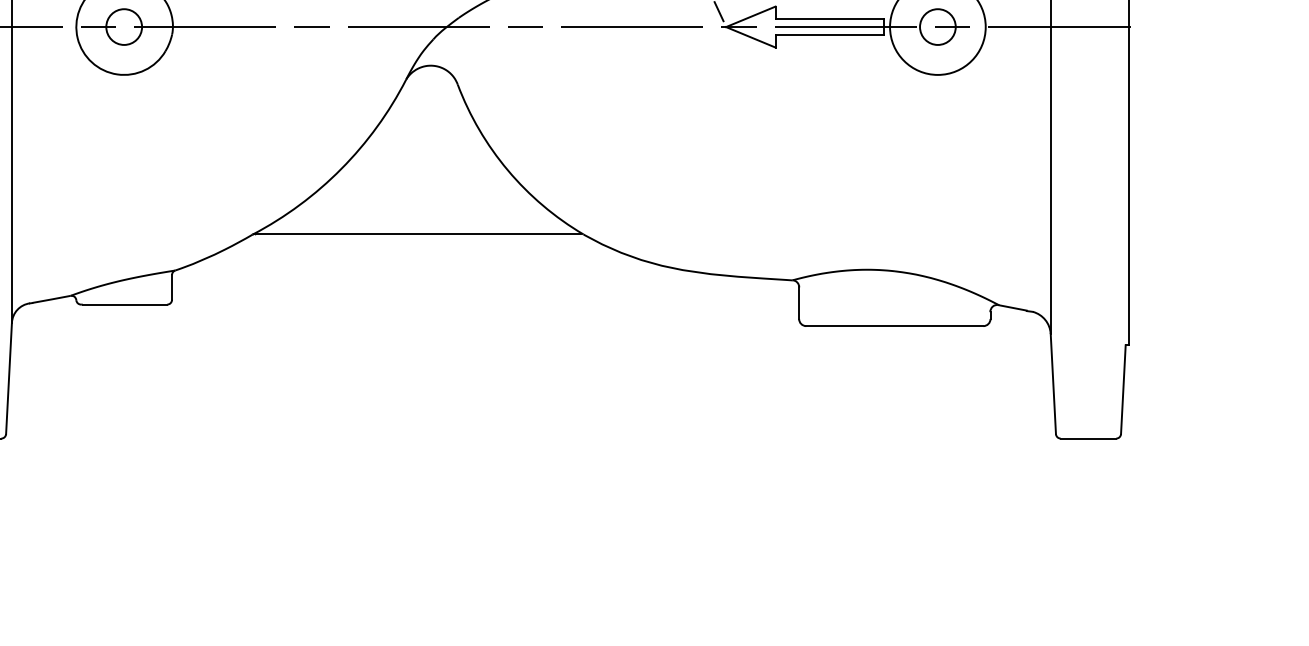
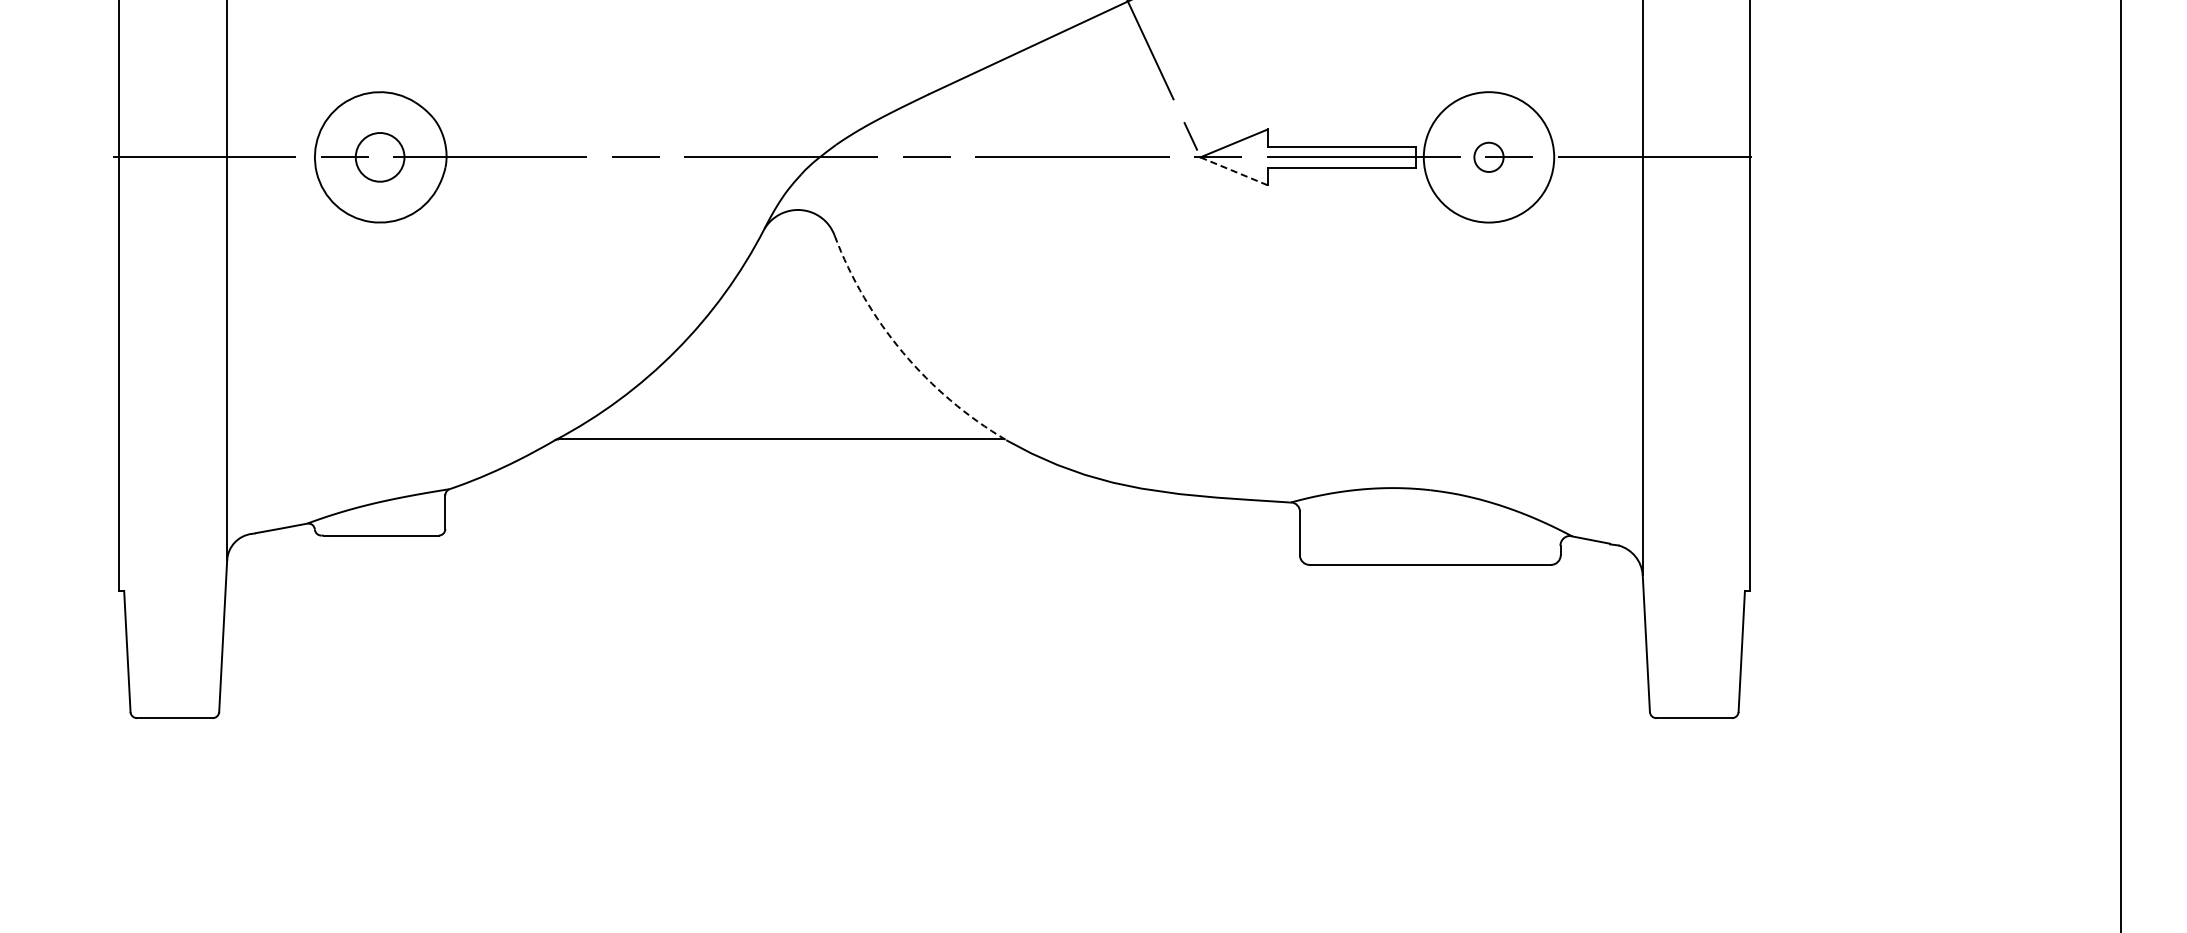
circle: (937, 27) -> (1488, 157), size x0.6
line: (750, 37) -> (1233, 171), solid -> dashed
arc: (508, 170) -> (903, 352), solid -> dashed

